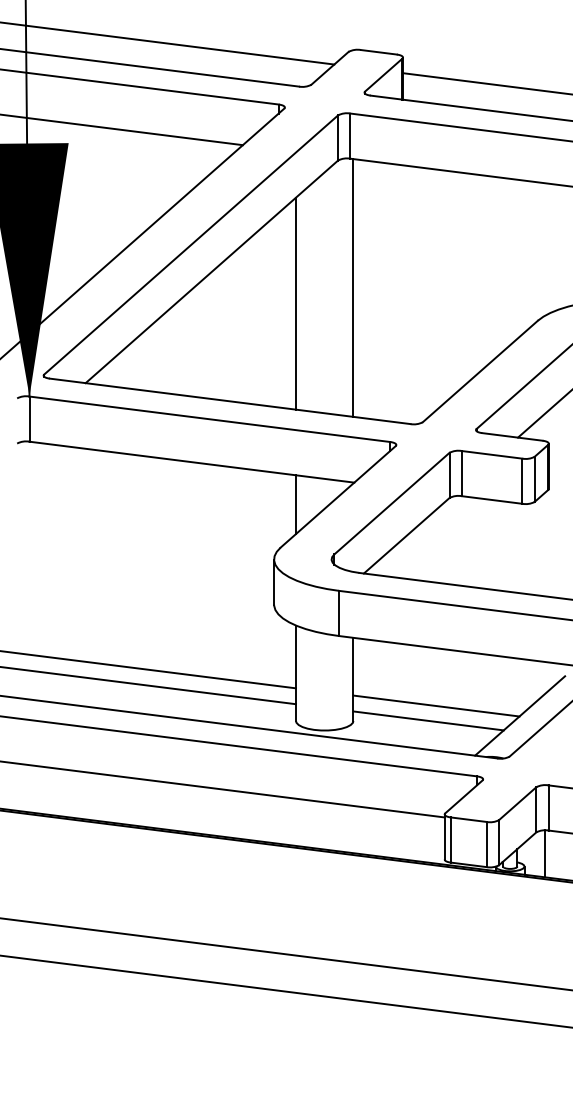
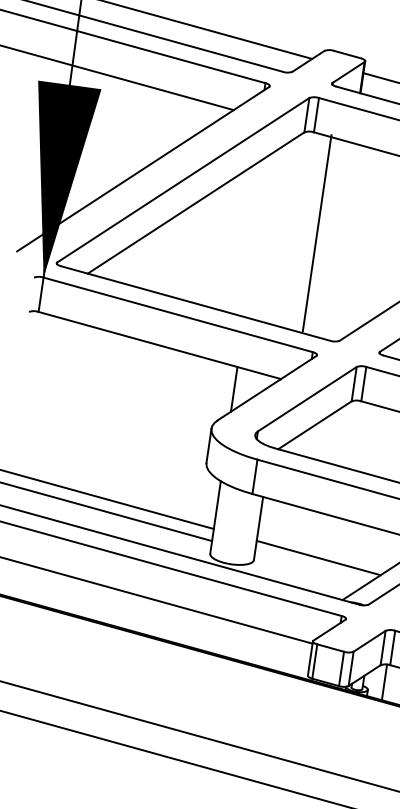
line: (353, 287) -> (317, 232), moved
line: (295, 303) -> (256, 236), removed
line: (428, 720) -> (311, 568), removed

